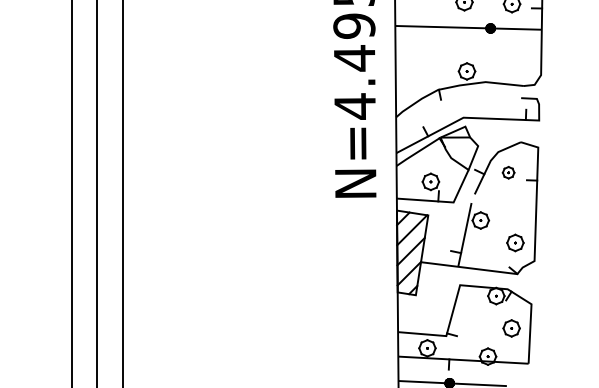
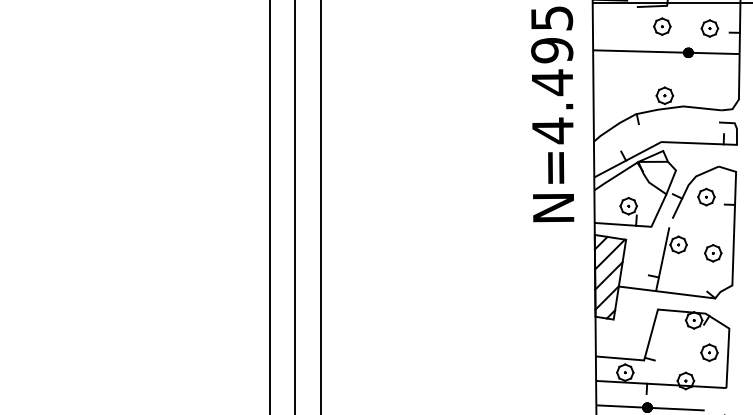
part: (508, 172) -> (706, 196), size x1.43
part: (515, 243) -> (713, 253), moved

